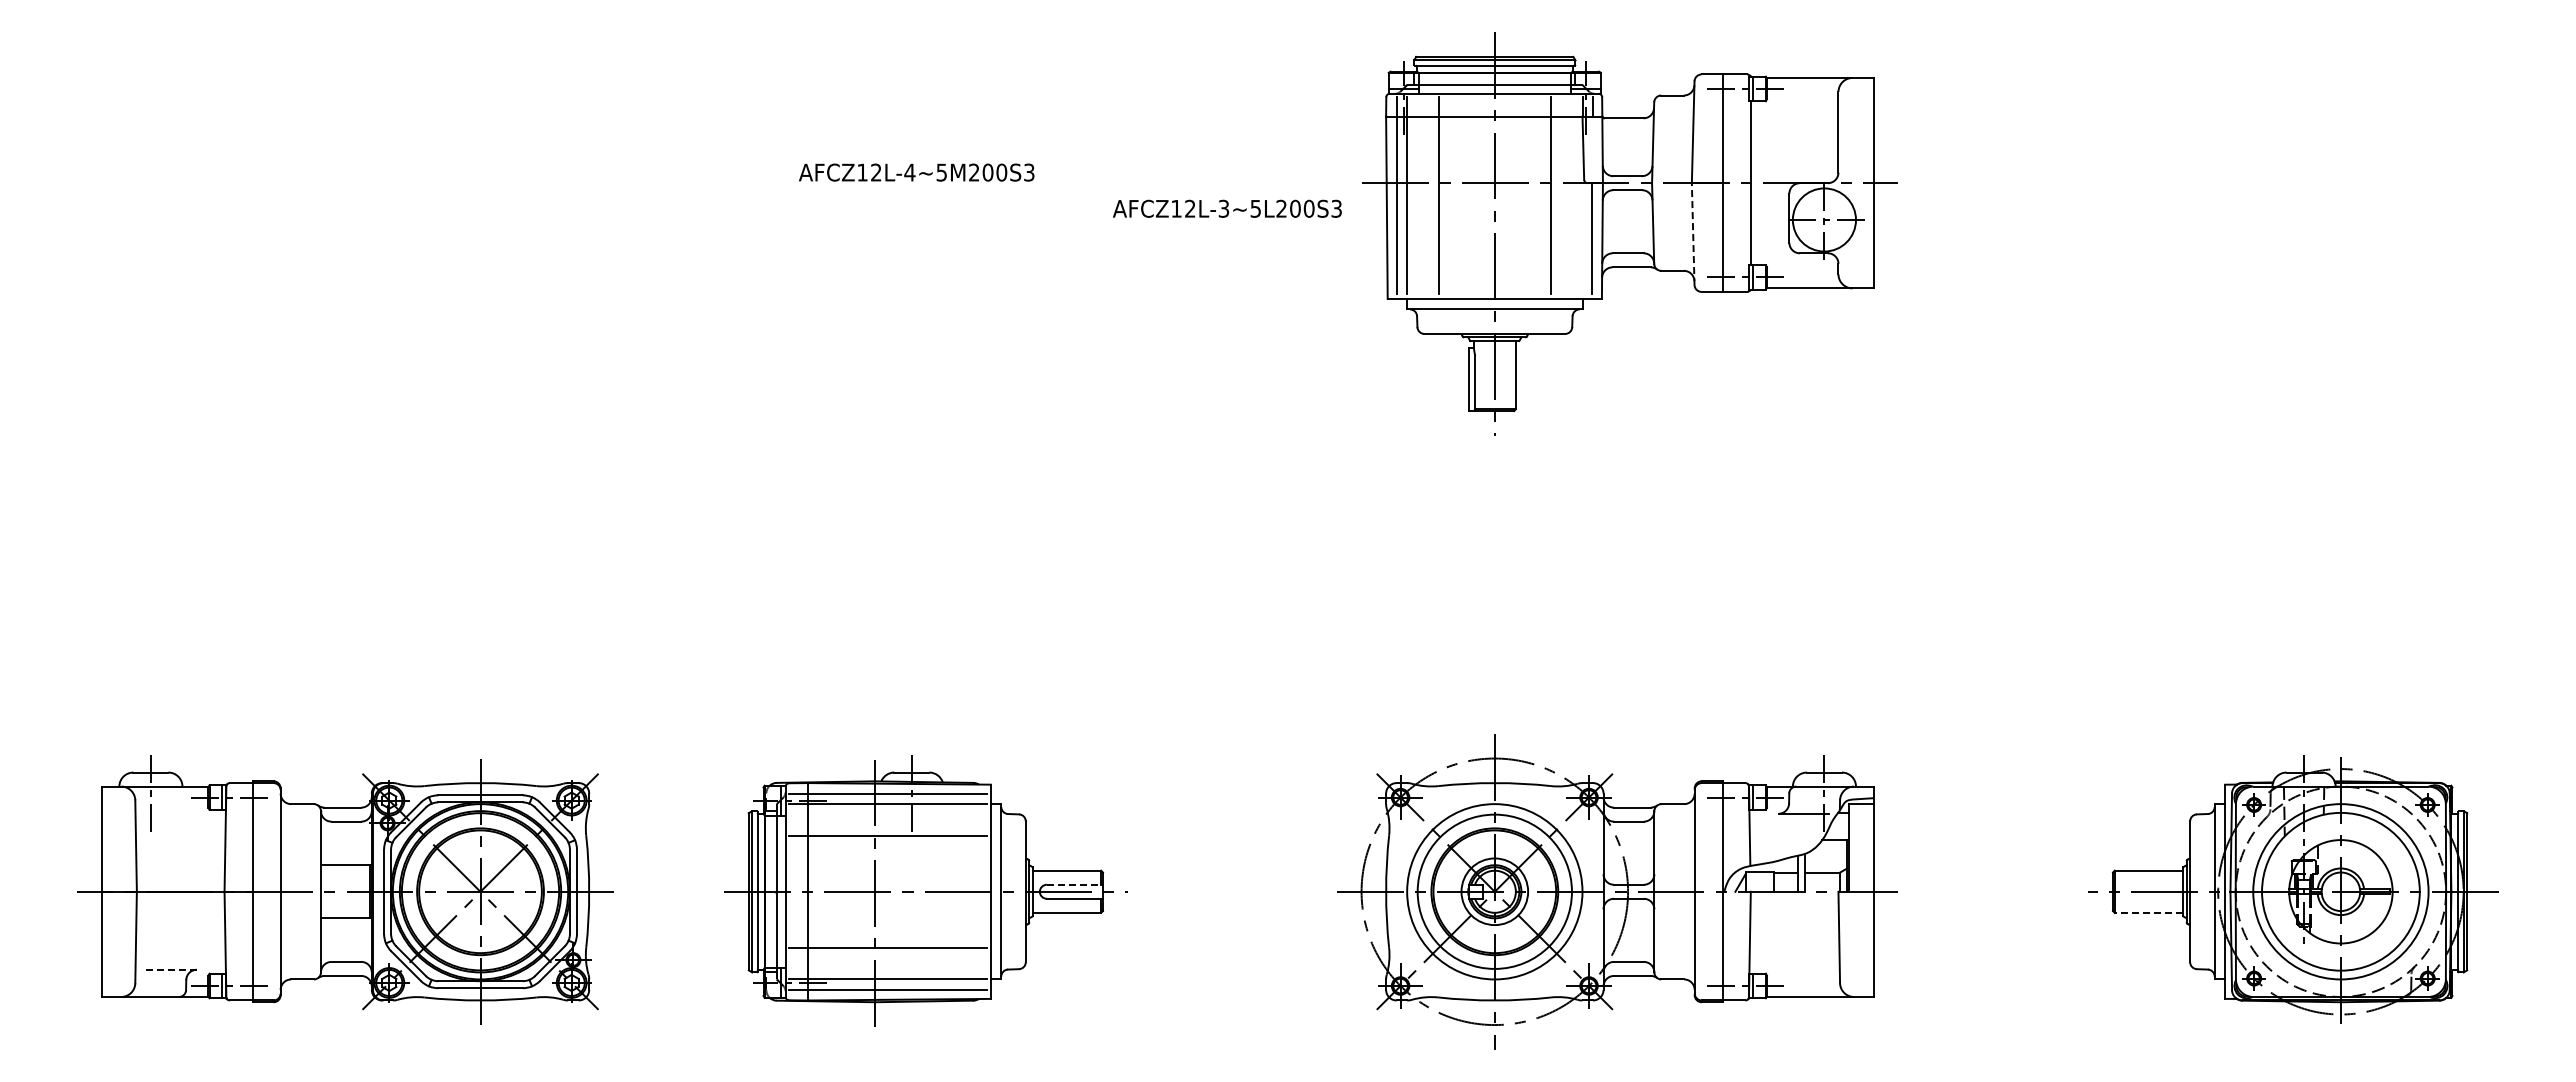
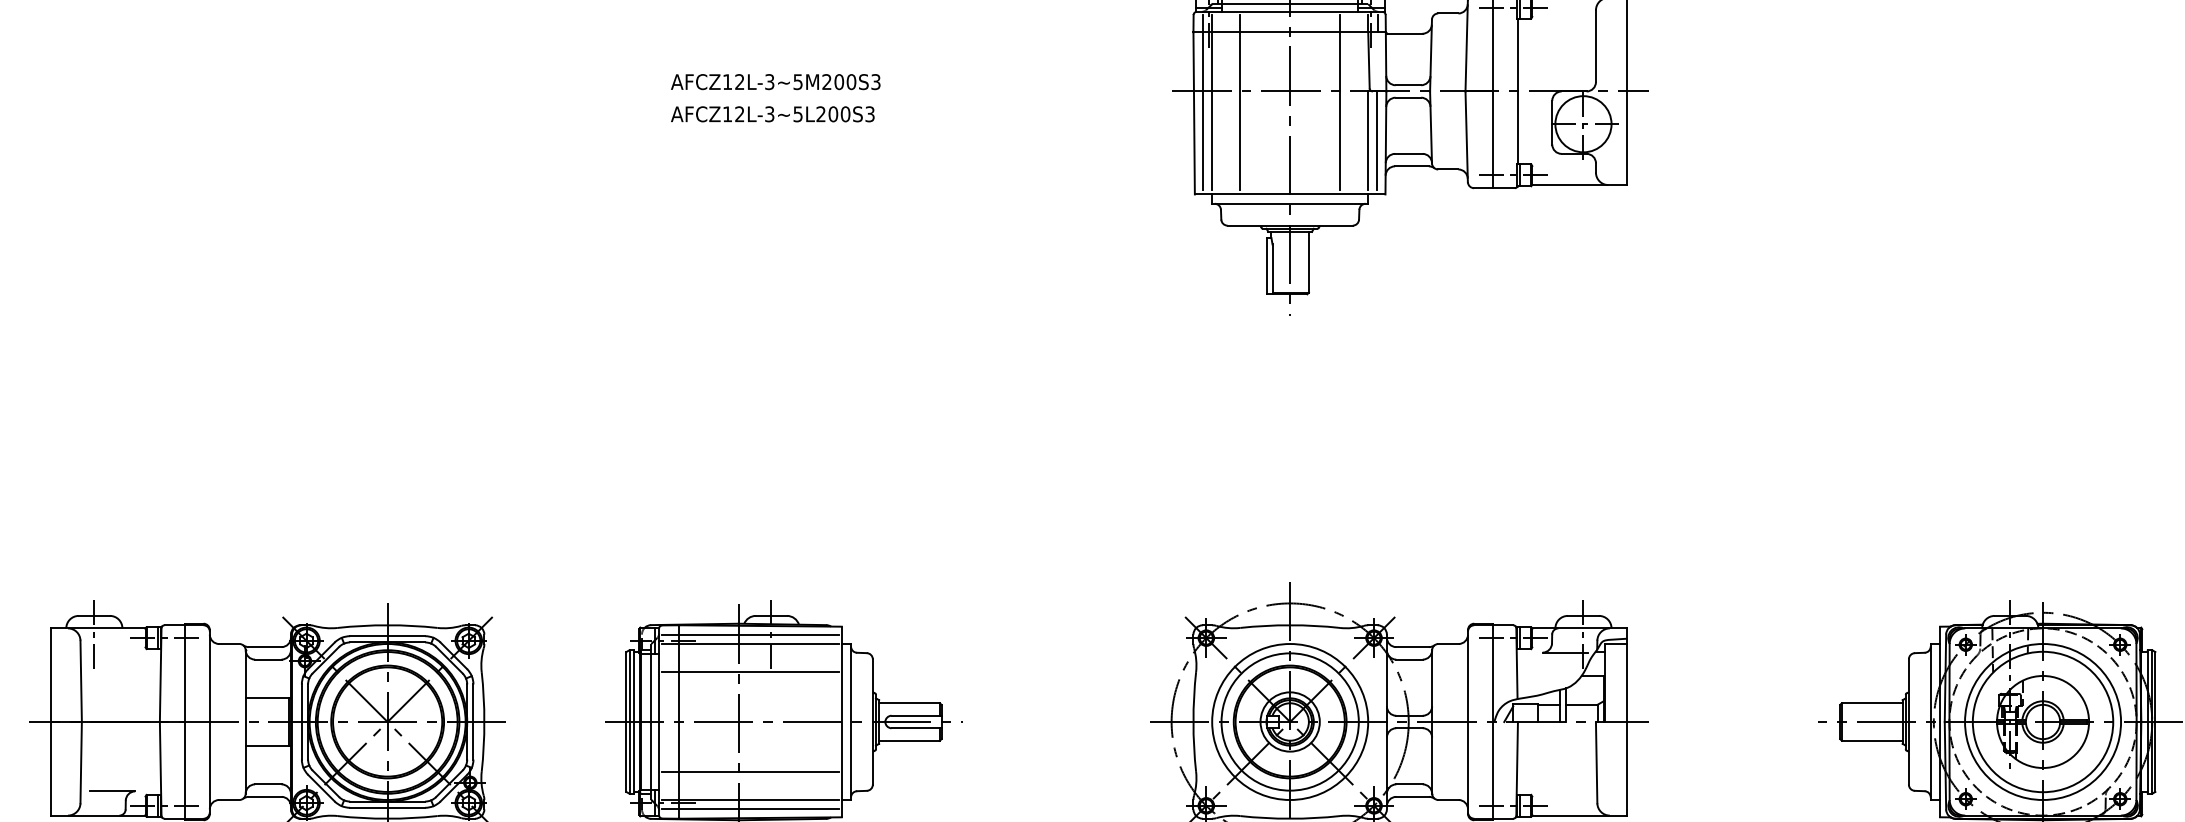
text: (909, 172) -> (769, 81), AFCZ12L-4~5M200S3 -> AFCZ12L-3~5M200S3
text: (1227, 208) -> (772, 114), moved
line: (1693, 234) -> (1466, 137), dashed -> solid
line: (1582, 238) -> (1368, 140), added
line: (1075, 884) -> (917, 715), dashed -> solid
line: (2148, 912) -> (1871, 740), dashed -> solid
line: (171, 969) -> (112, 791), dashed -> solid

